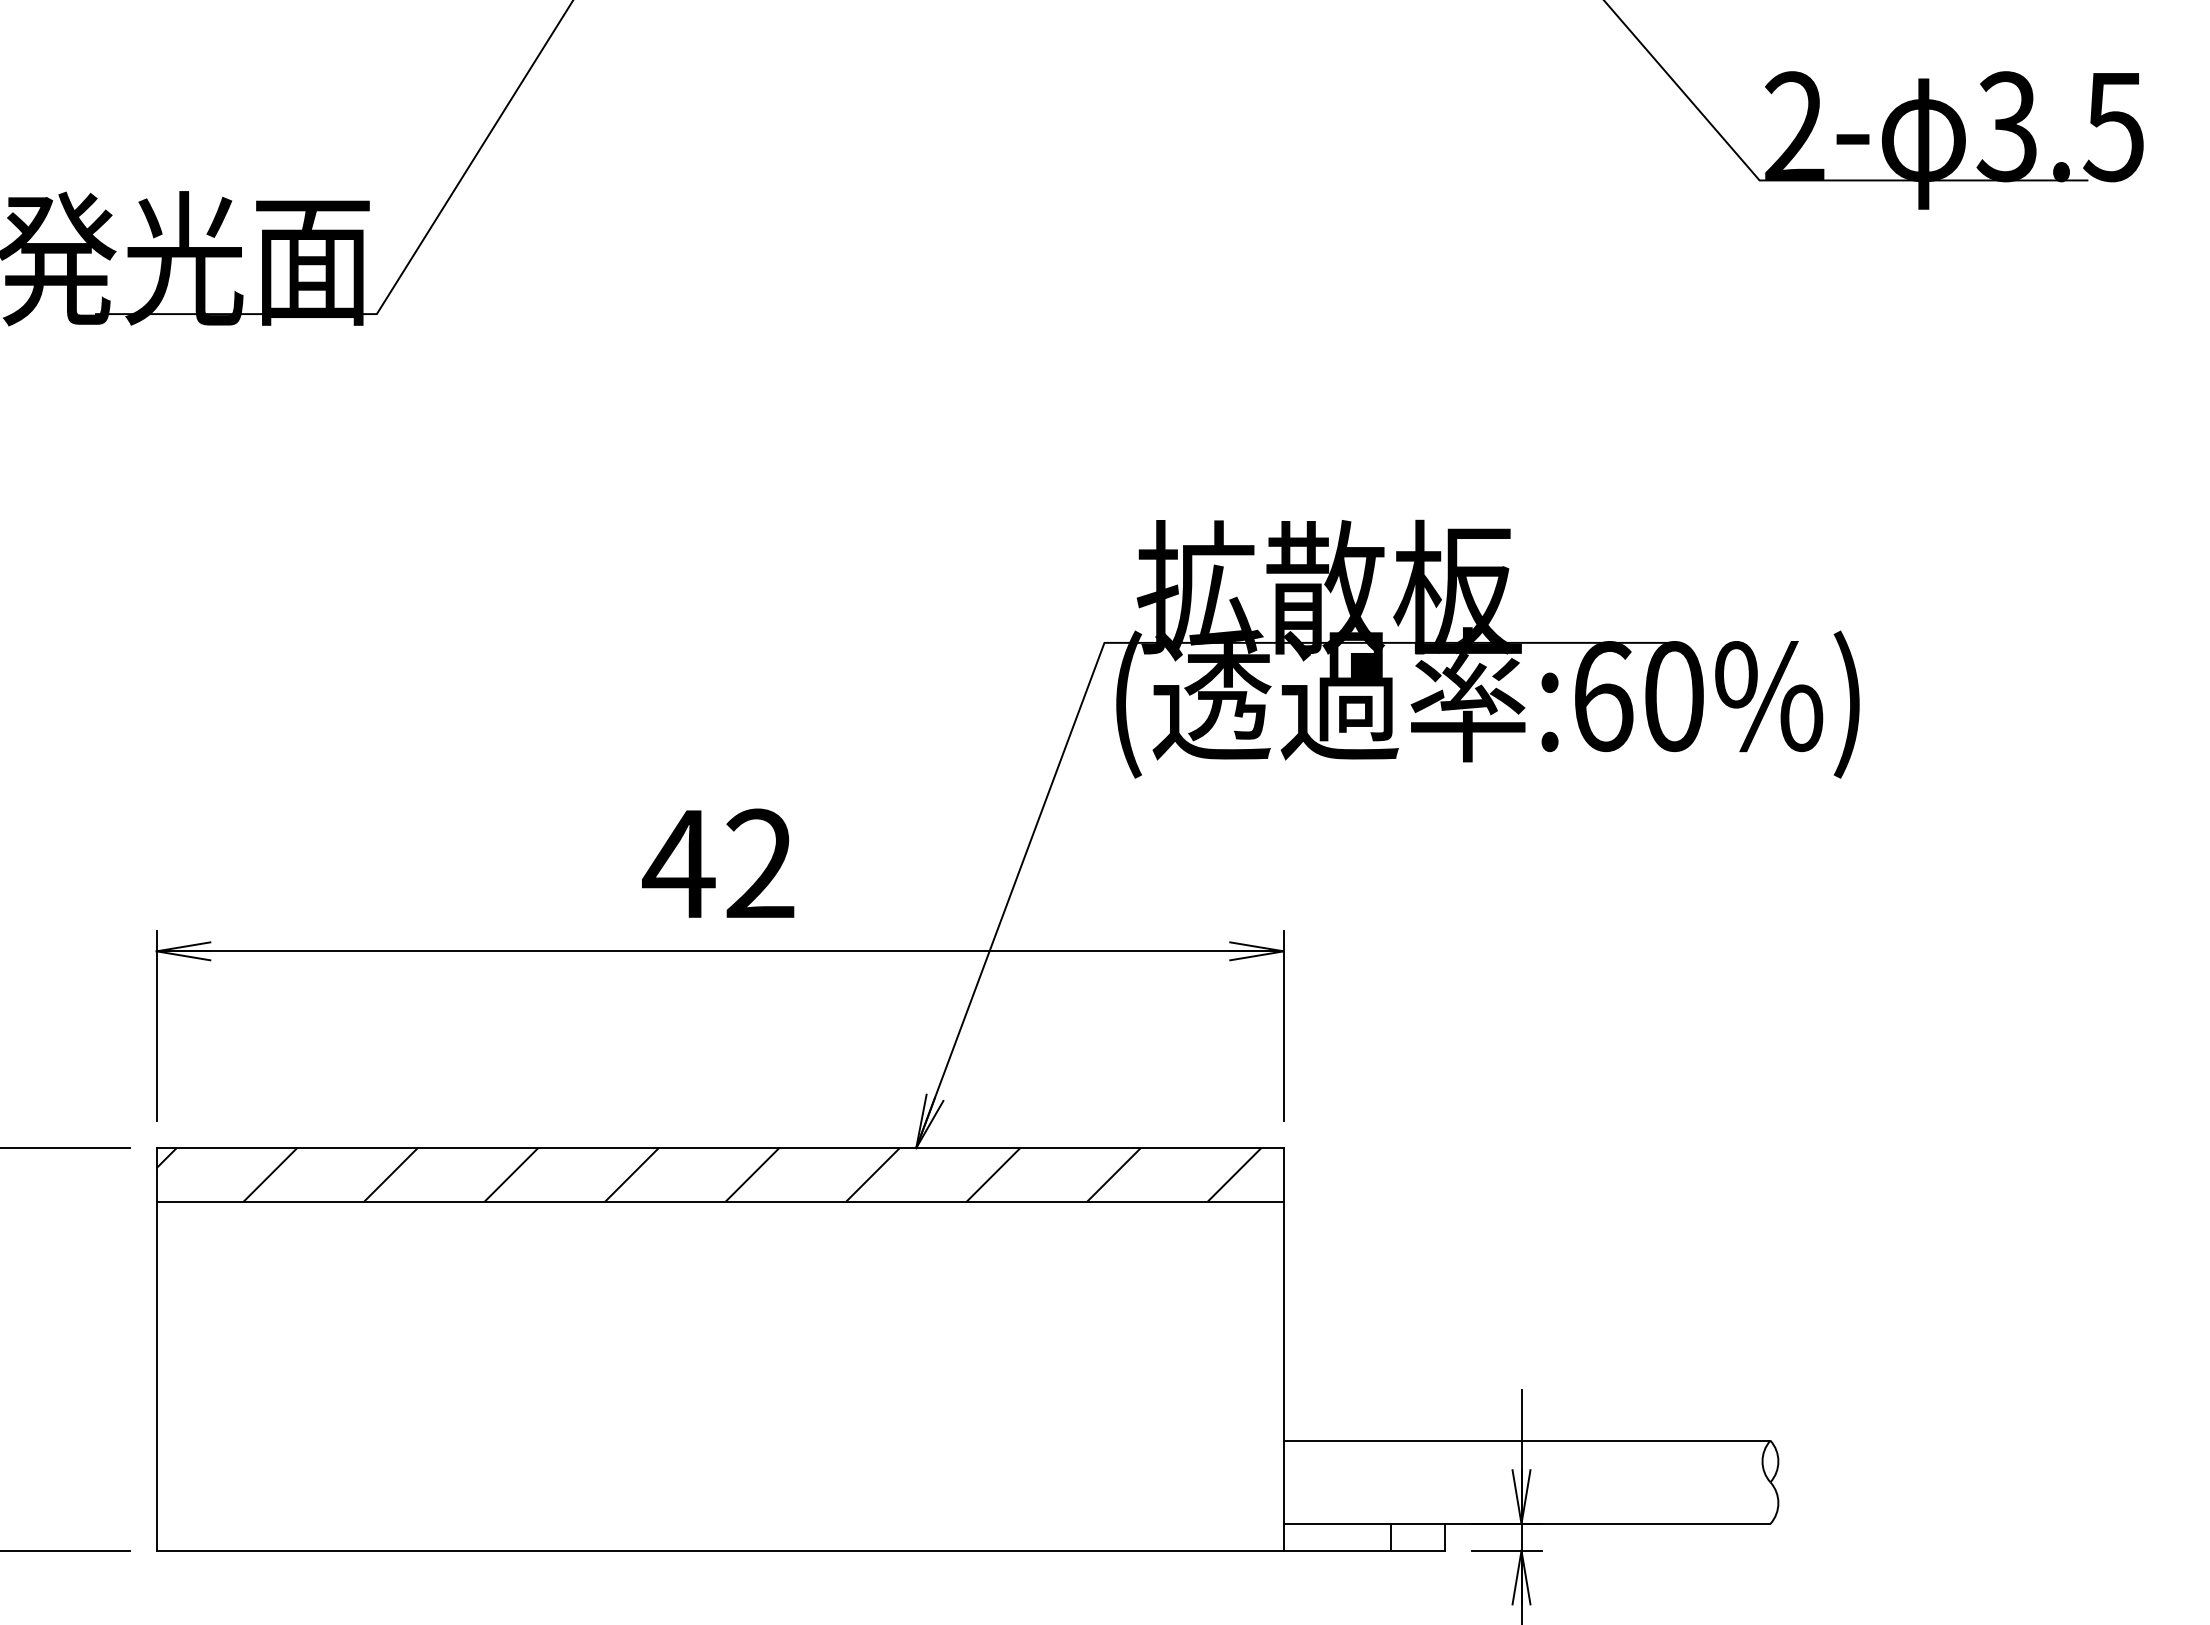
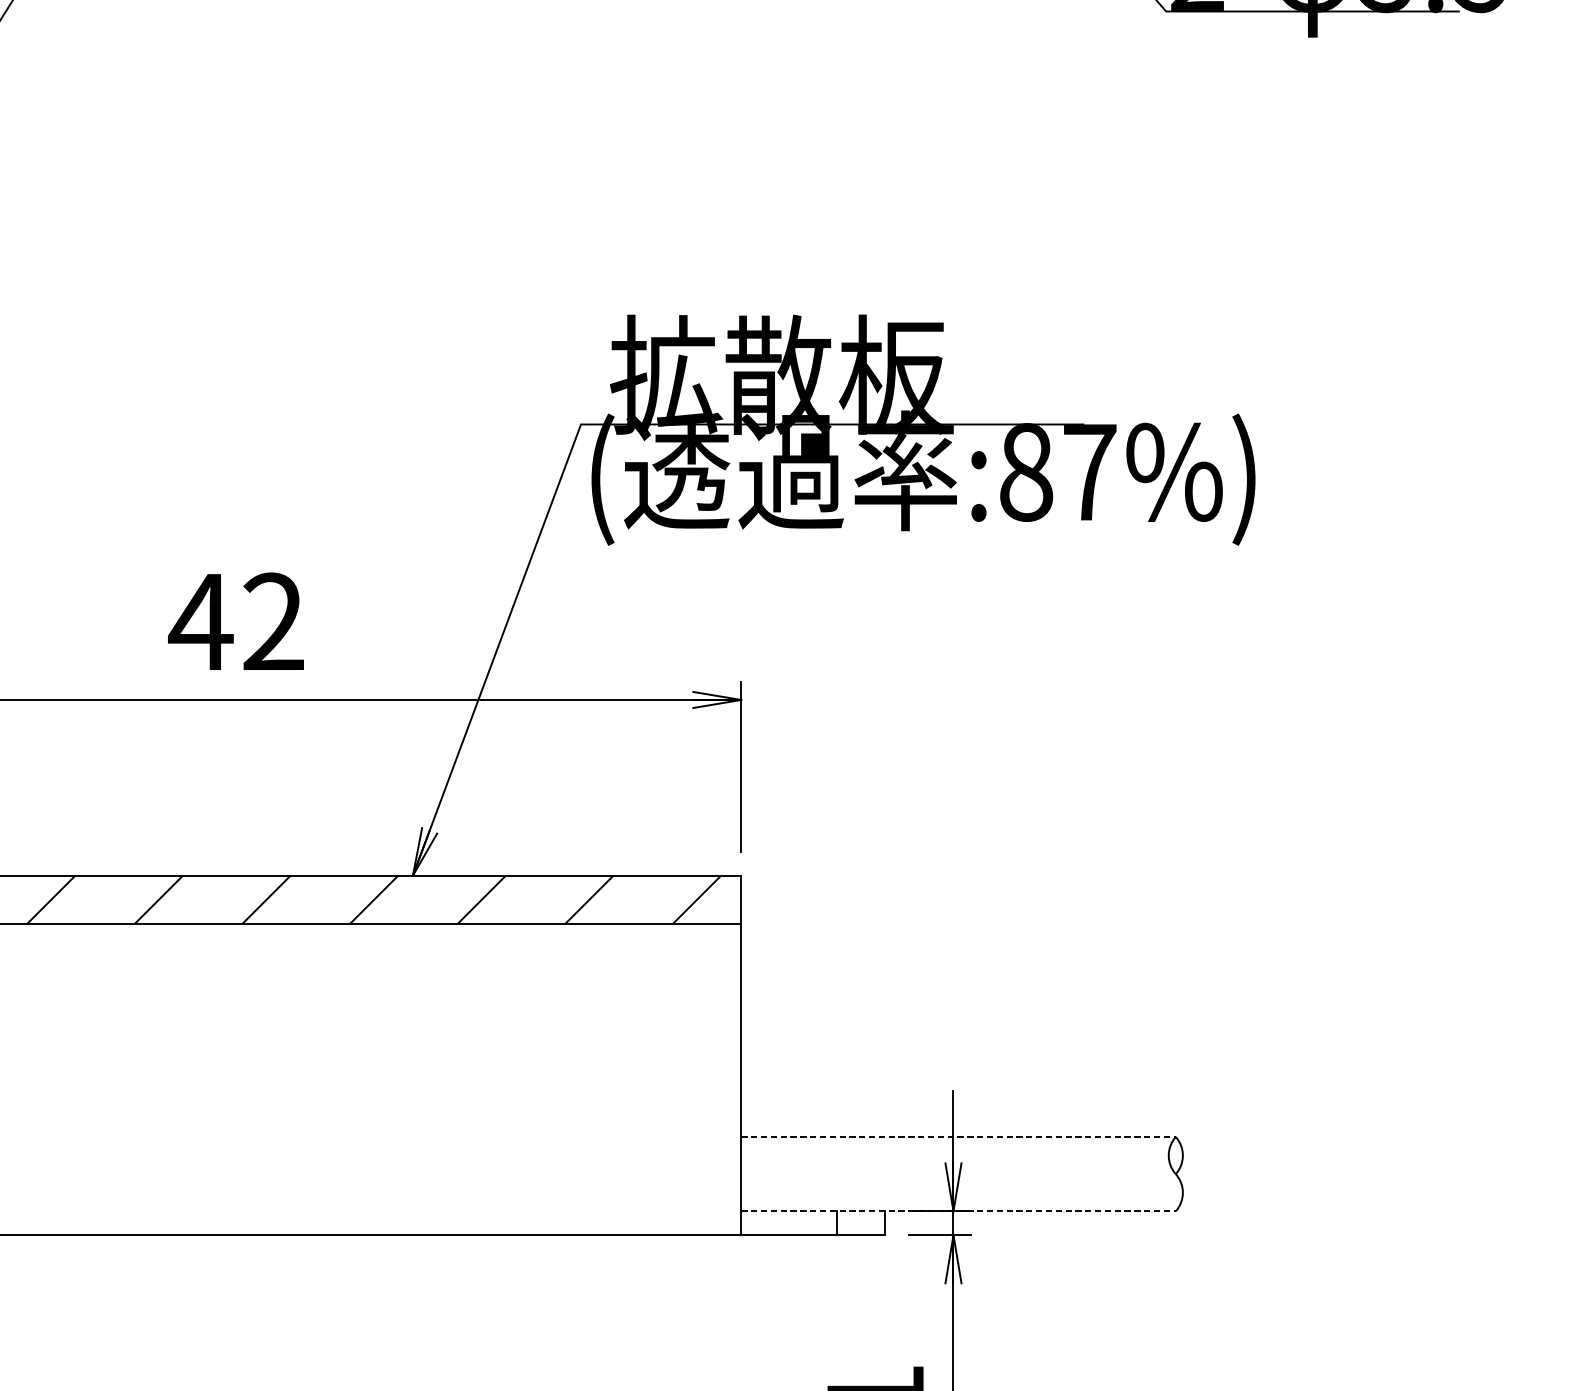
text: (1638, 696) -> (1057, 472), :60%) -> :87%)
line: (1527, 1440) -> (958, 1136), solid -> dashed
line: (1527, 1523) -> (958, 1210), solid -> dashed

